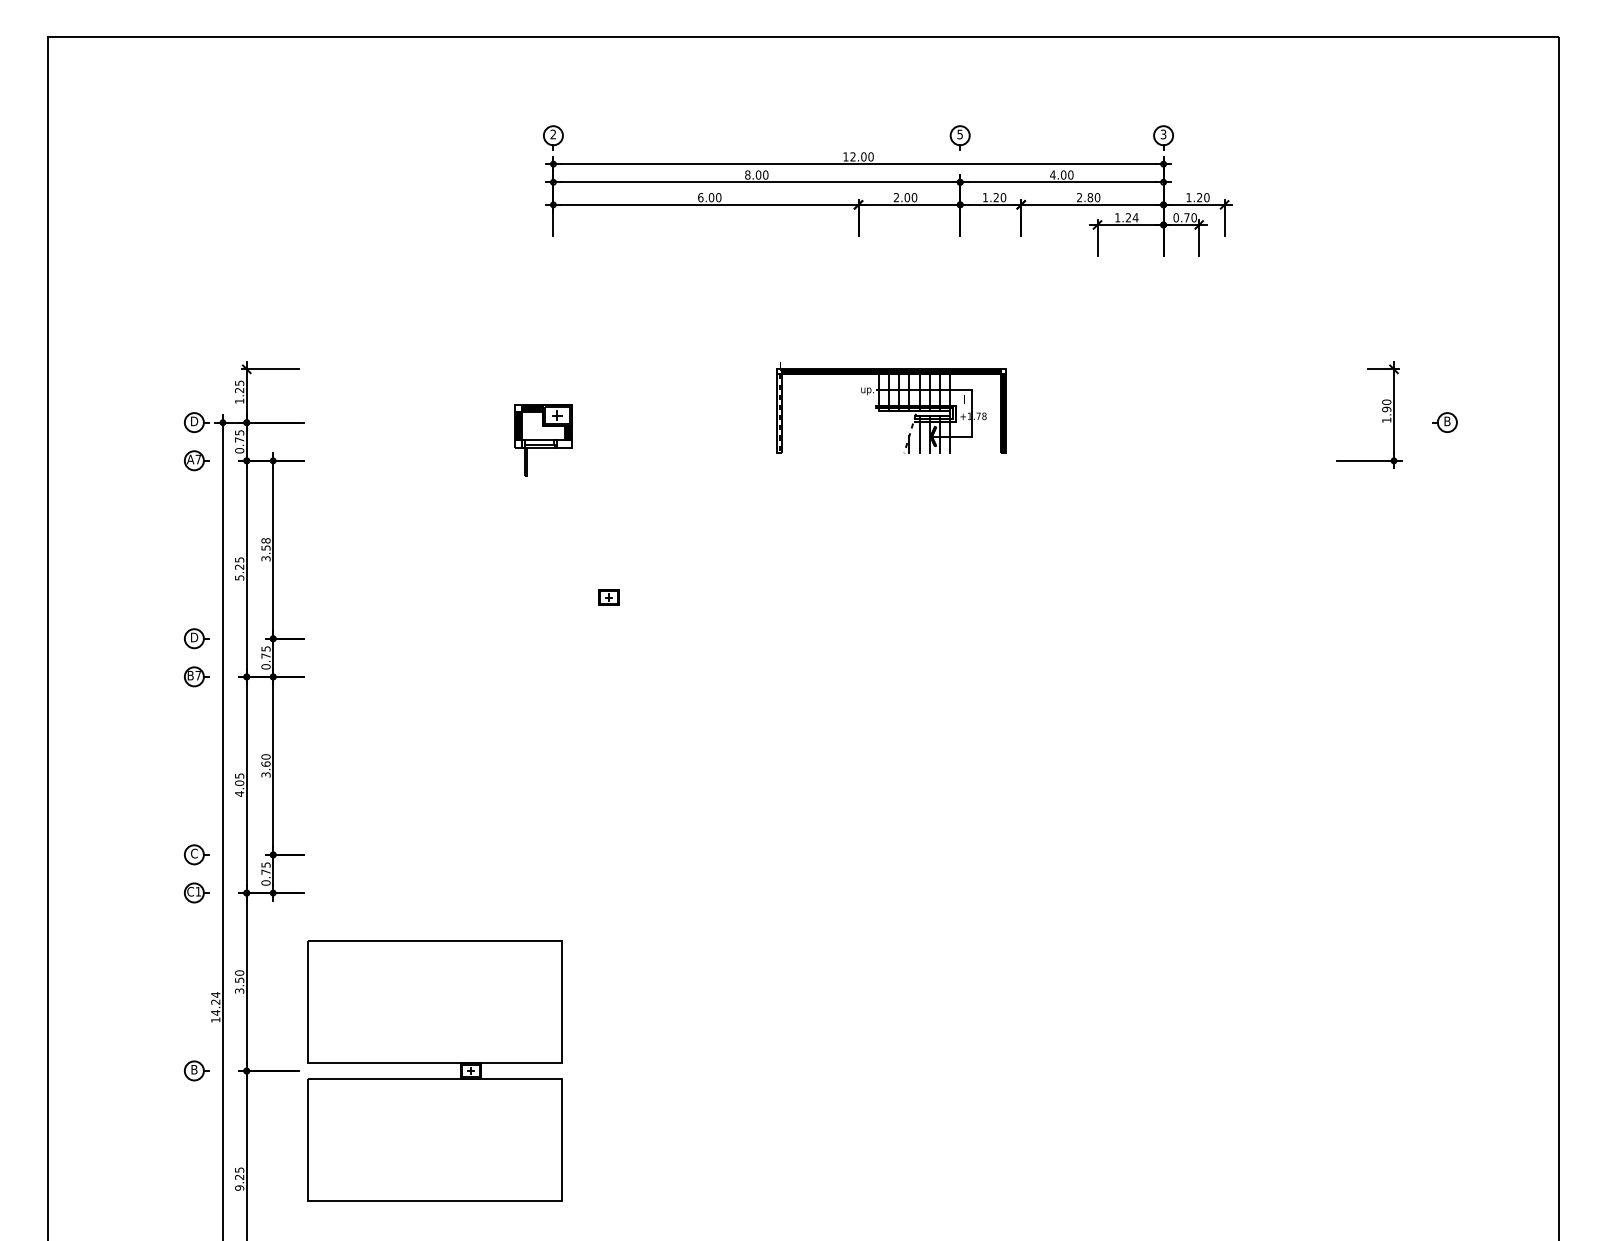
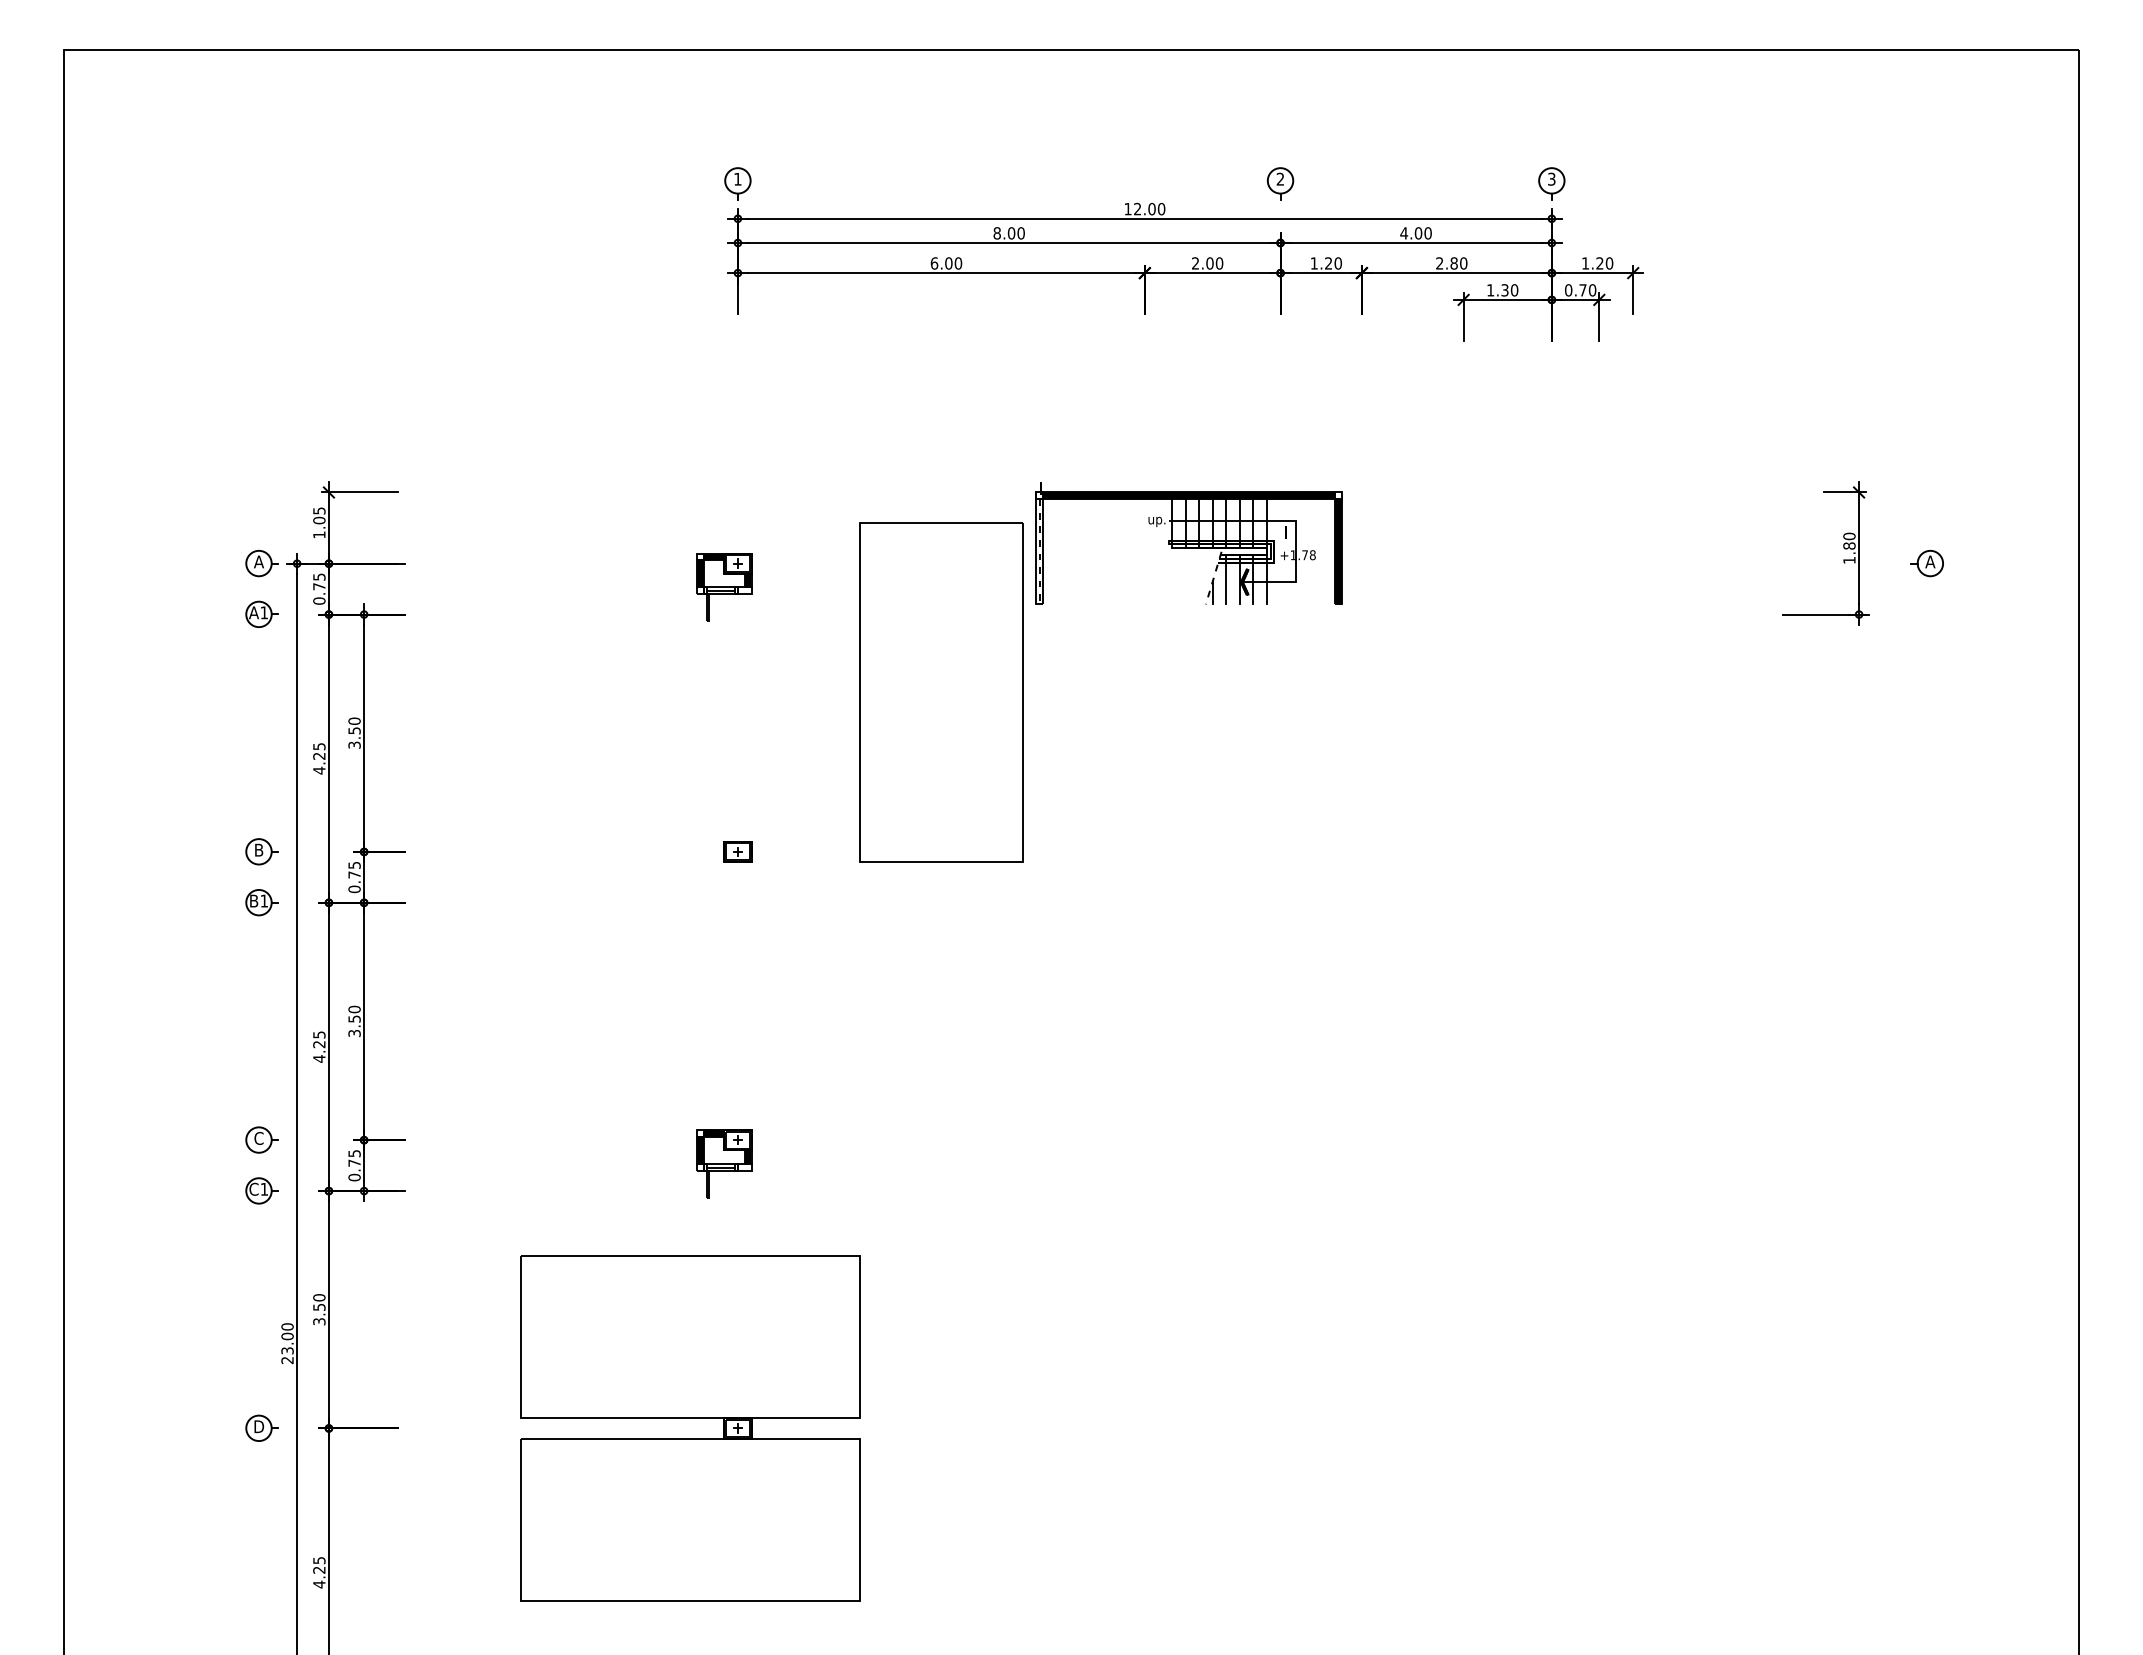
text: (553, 133) -> (737, 178), 2 -> 1
text: (960, 133) -> (1280, 178), 5 -> 2
text: (1131, 217) -> (1509, 290), 1.24 -> 1.30
text: (239, 390) -> (319, 520), 1.25 -> 1.05
text: (1386, 409) -> (1849, 545), 1.90 -> 1.80
text: (194, 421) -> (259, 561), D -> A
text: (1447, 421) -> (1930, 561), B -> A
part: (543, 440) -> (724, 587), size x0.71
text: (197, 459) -> (263, 612), A7 -> A1
part: (706, 519) -> (941, 692), added
text: (265, 540) -> (354, 720), 3.58 -> 3.50
text: (239, 577) -> (319, 770), 5.25 -> 4.25
part: (608, 597) -> (737, 851), moved
text: (194, 636) -> (259, 849), D -> B
text: (197, 675) -> (263, 900), B7 -> B1
text: (265, 763) -> (354, 1018), 3.60 -> 3.50
text: (239, 783) -> (319, 1044), 4.05 -> 4.25
part: (543, 872) -> (724, 1163), added
text: (215, 1007) -> (287, 1343), 14.24 -> 23.00
part: (435, 1063) -> (690, 1418), moved
text: (194, 1069) -> (259, 1426), B -> D
text: (239, 1188) -> (319, 1584), 9.25 -> 4.25

